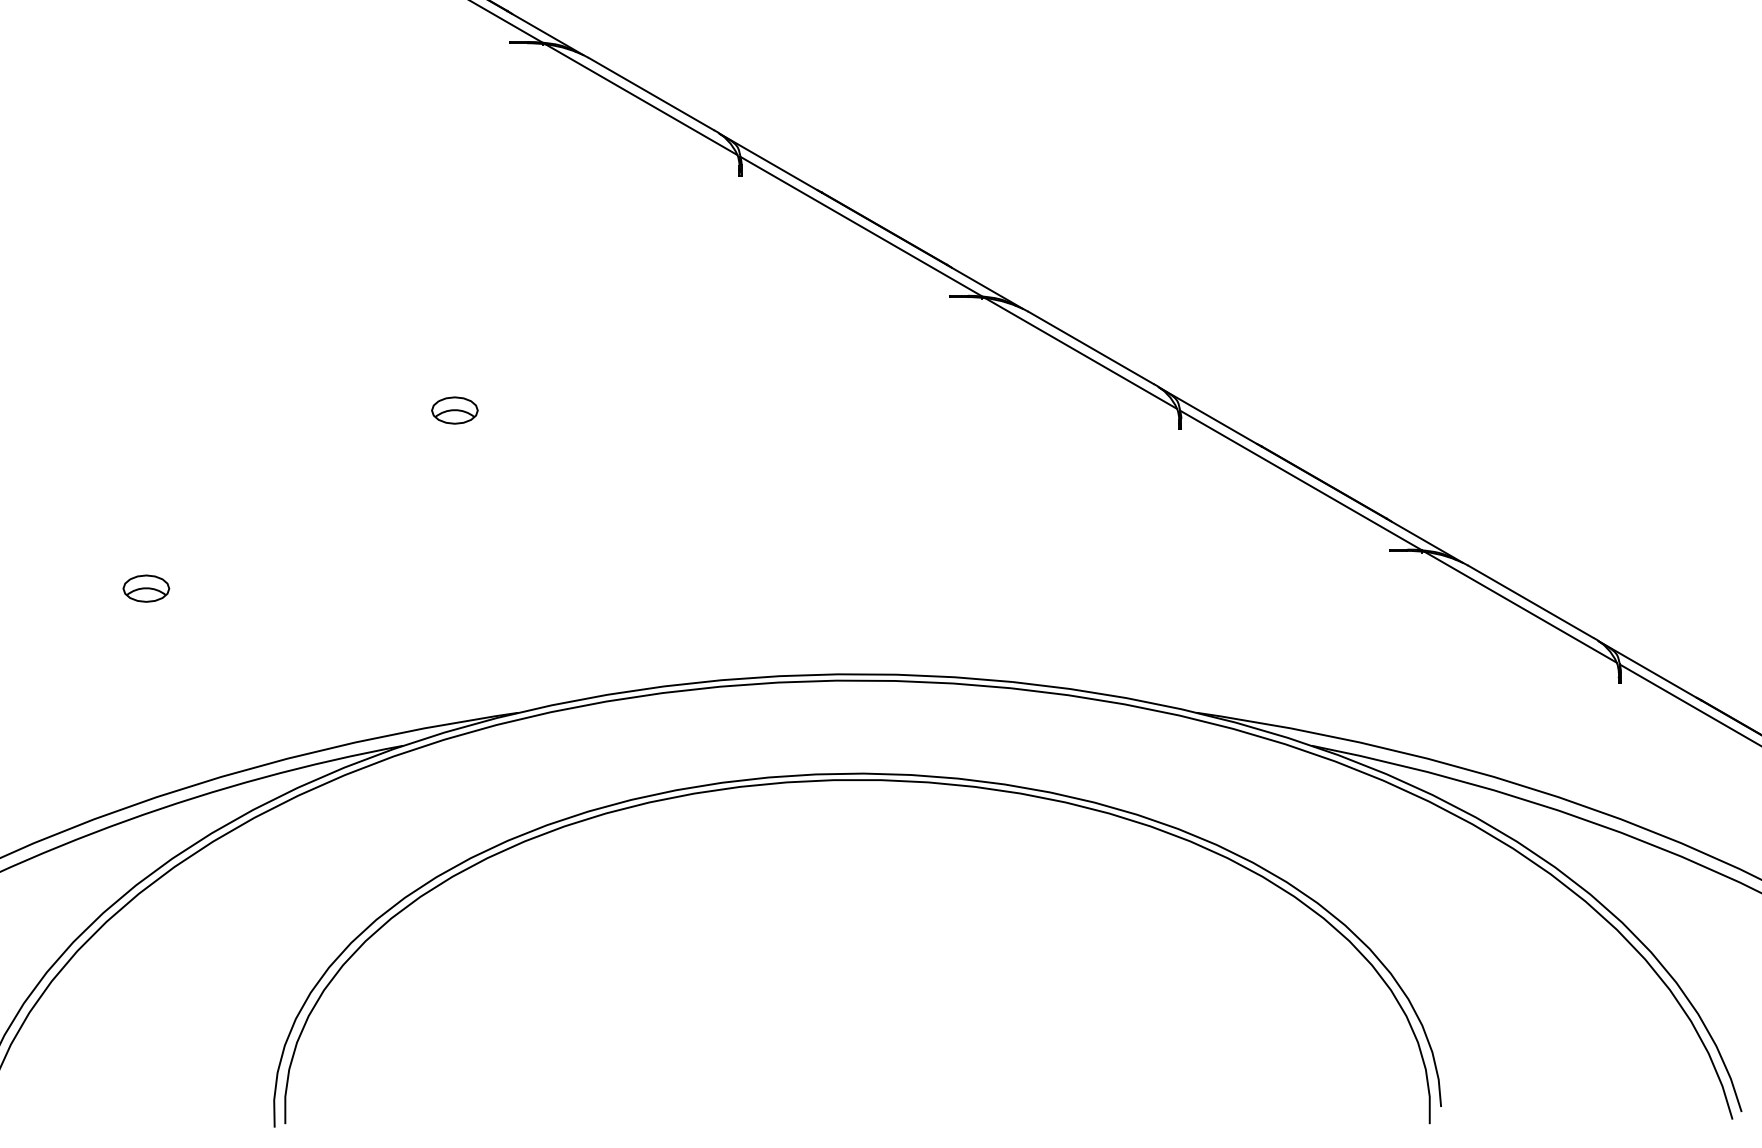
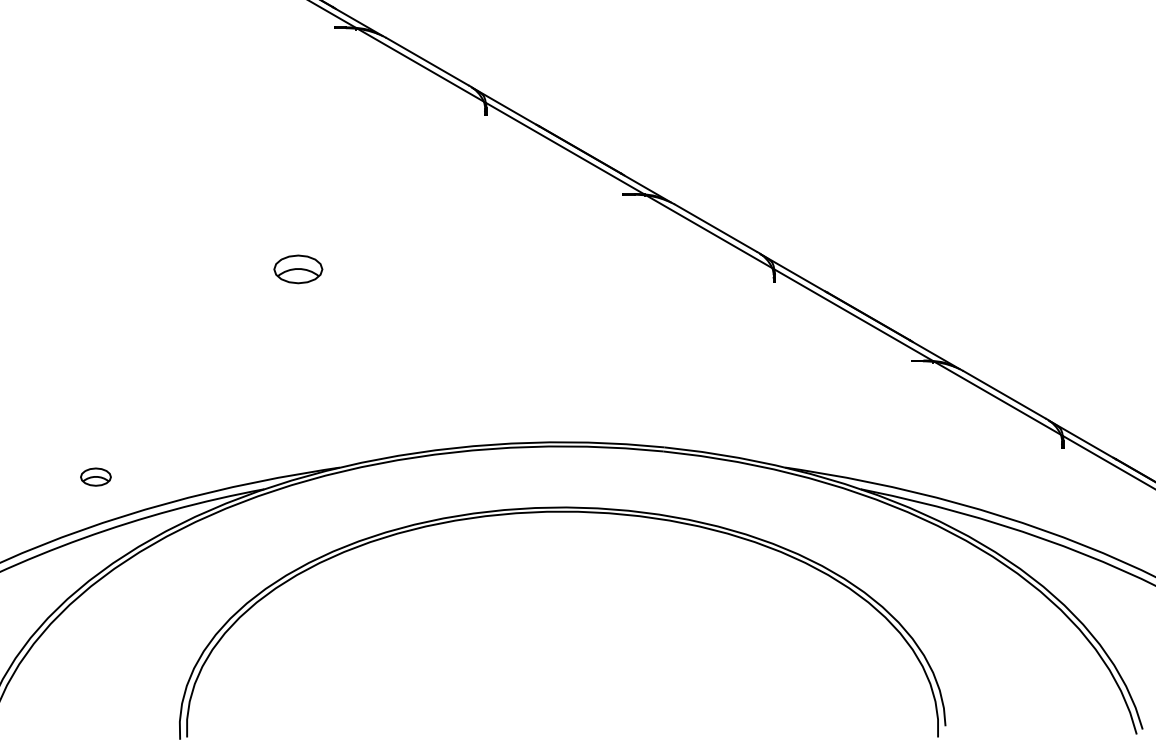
part: (455, 409) -> (298, 268), size x1.6
part: (145, 587) -> (95, 476), moved

